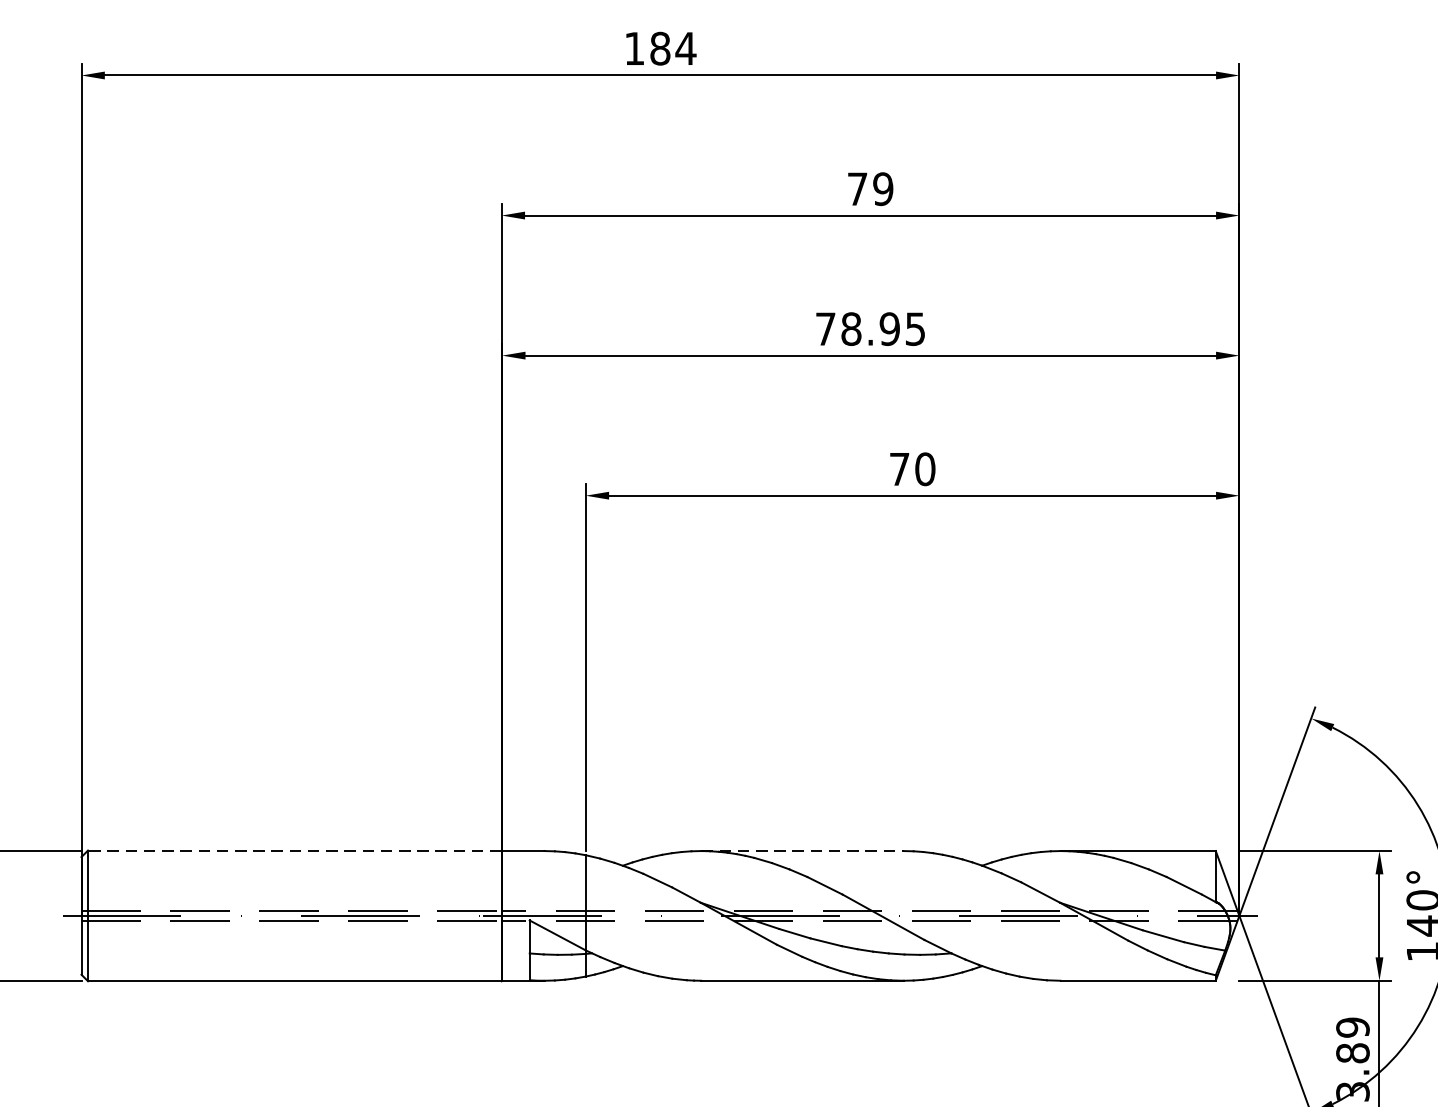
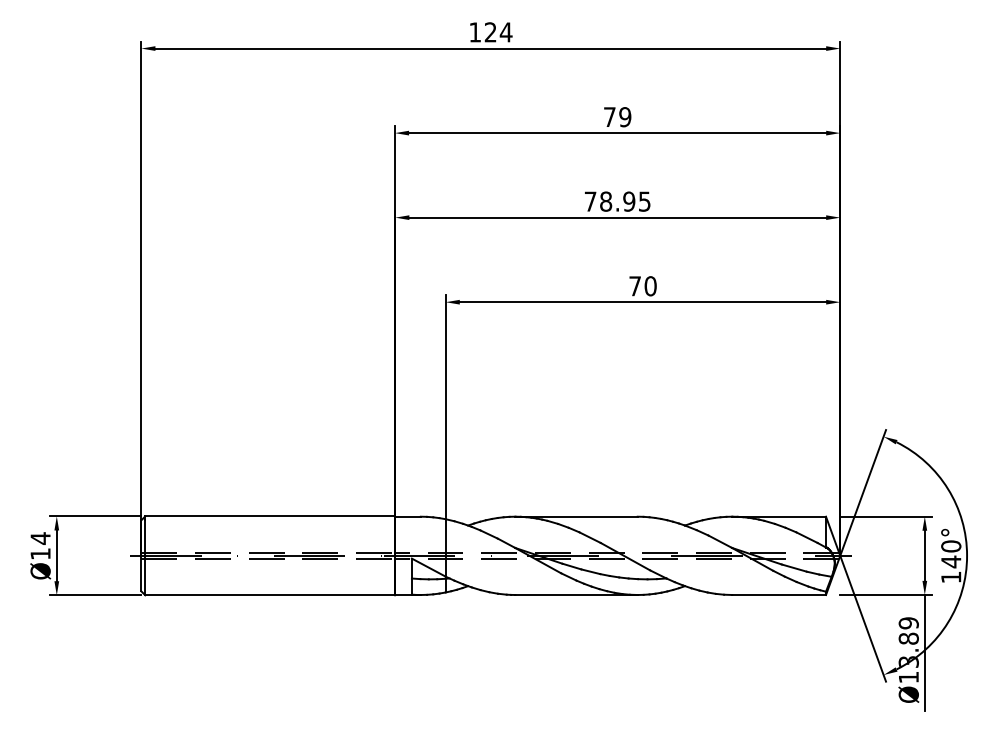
text: (659, 48) -> (490, 32), 184 -> 124
line: (295, 850) -> (270, 516), dashed -> solid
line: (804, 850) -> (577, 516), dashed -> solid

